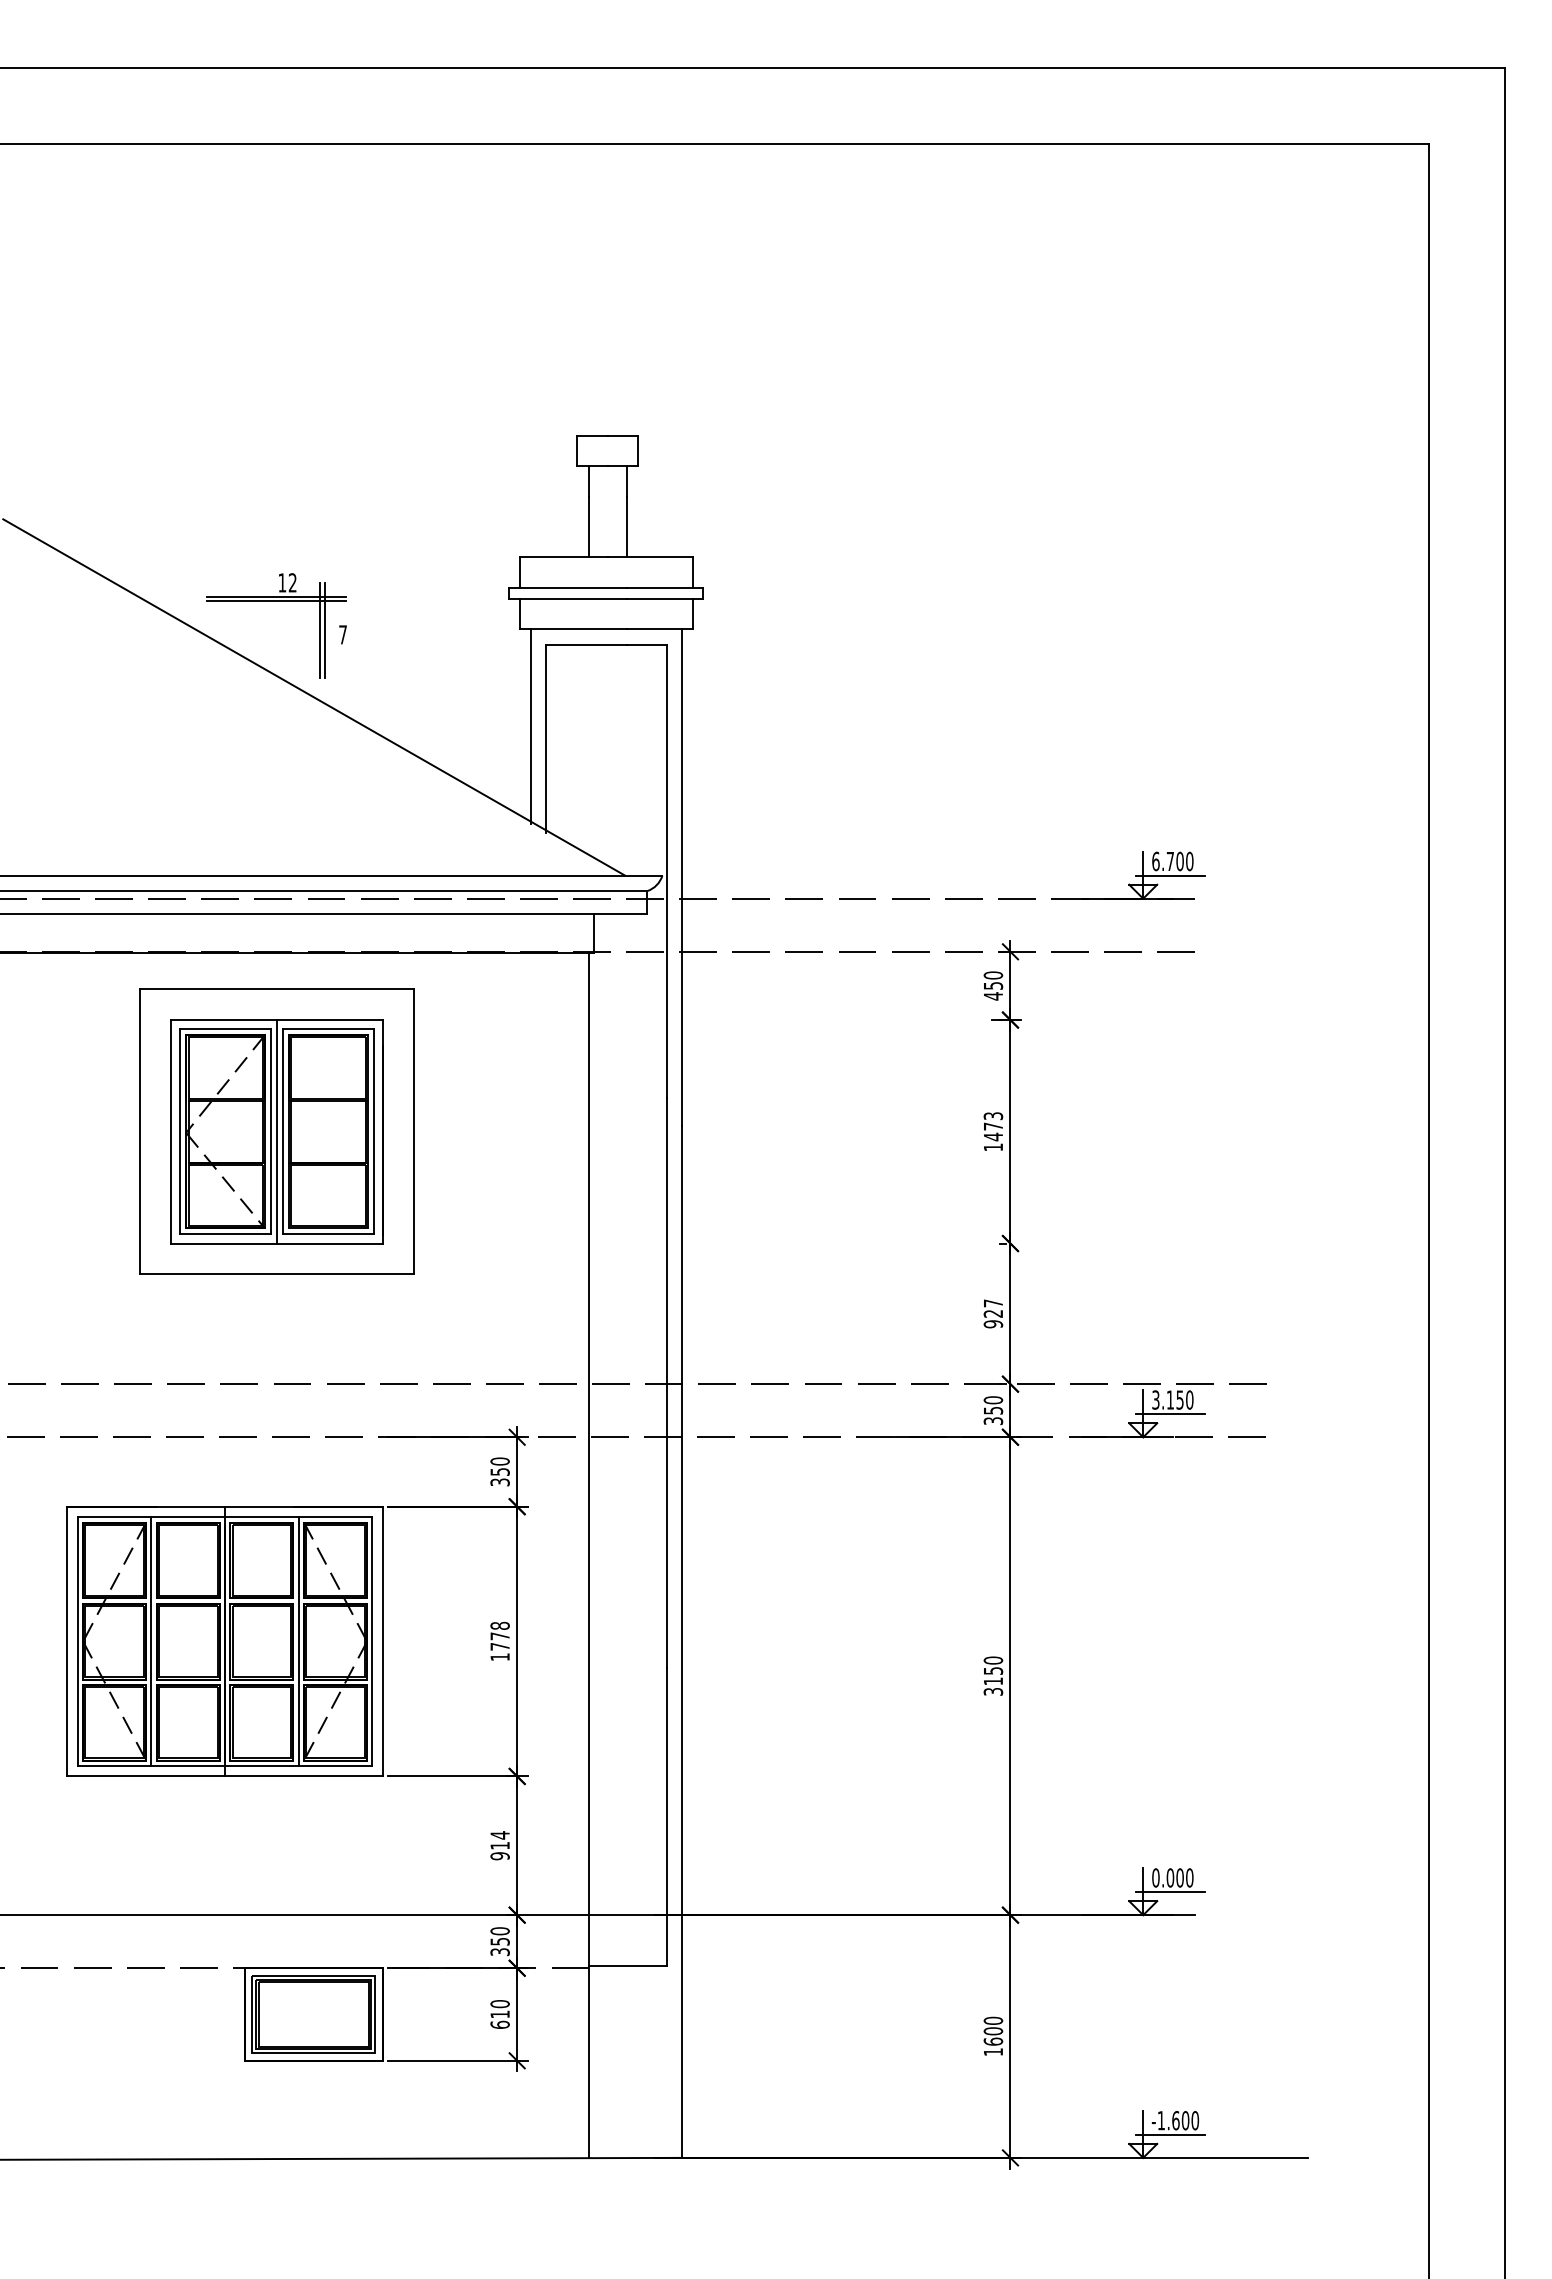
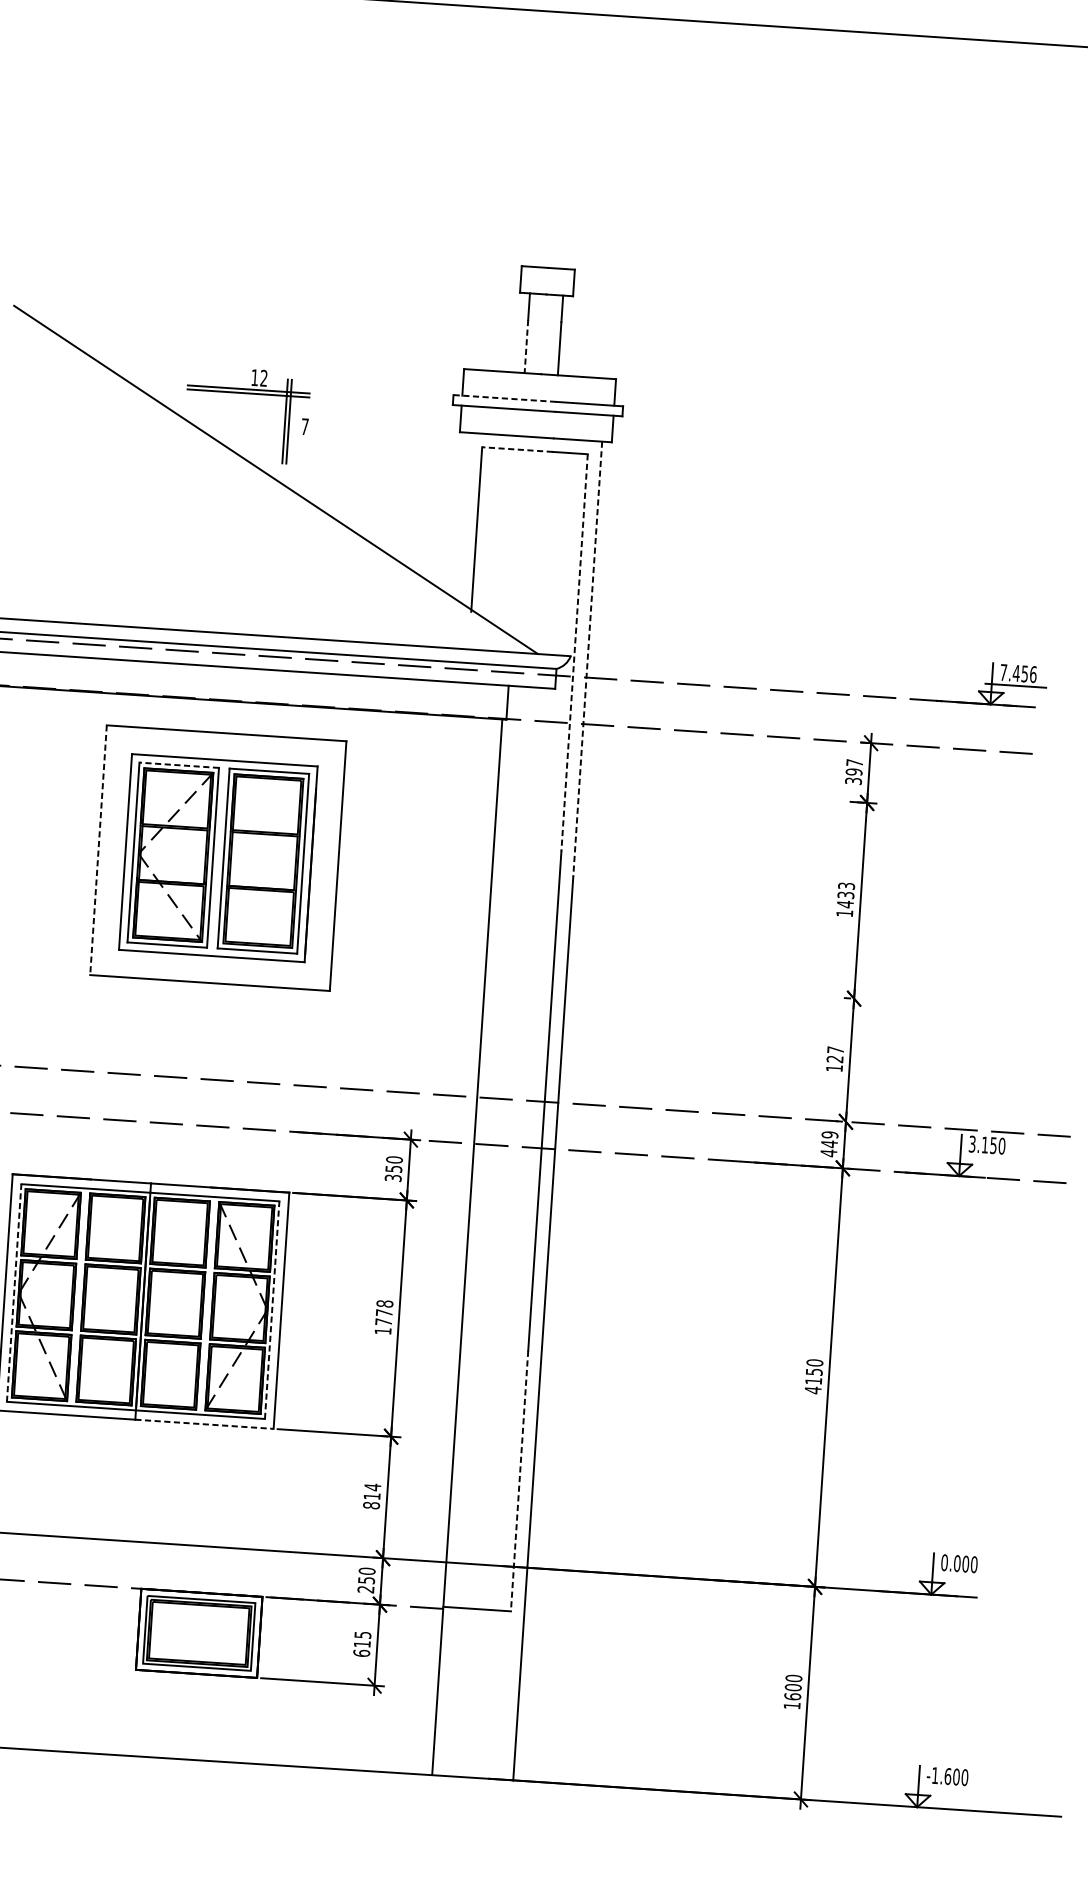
line: (588, 527) -> (526, 347), solid -> dashed
line: (568, 587) -> (505, 398), solid -> dashed
line: (585, 644) -> (516, 449), solid -> dashed
line: (530, 726) -> (463, 517), removed
text: (1172, 861) -> (1018, 673), 6.700 -> 7.456
line: (666, 871) -> (574, 652), solid -> dashed
line: (681, 878) -> (587, 659), solid -> dashed
text: (993, 985) -> (854, 771), 450 -> 397
line: (225, 1029) -> (179, 765), solid -> dashed
text: (993, 1126) -> (846, 895), 1473 -> 1433
line: (140, 1131) -> (98, 849), solid -> dashed
line: (277, 1131) -> (218, 857), removed
text: (993, 1324) -> (834, 1068), 927 -> 127
text: (993, 1410) -> (829, 1143), 350 -> 449
line: (1170, 1414) -> (984, 1157), removed
line: (77, 1641) -> (13, 1292), solid -> dashed
line: (151, 1641) -> (78, 1297), removed
line: (298, 1641) -> (207, 1305), removed
line: (372, 1641) -> (272, 1310), solid -> dashed
text: (993, 1691) -> (813, 1390), 3150 -> 4150
line: (304, 1776) -> (204, 1424), solid -> dashed
line: (666, 1817) -> (519, 1481), solid -> dashed
text: (499, 1856) -> (370, 1505), 914 -> 814
line: (1170, 1892) -> (956, 1576), removed
text: (500, 1951) -> (366, 1589), 350 -> 250
text: (499, 2004) -> (362, 1635), 610 -> 615
line: (1170, 2134) -> (942, 1788), removed

